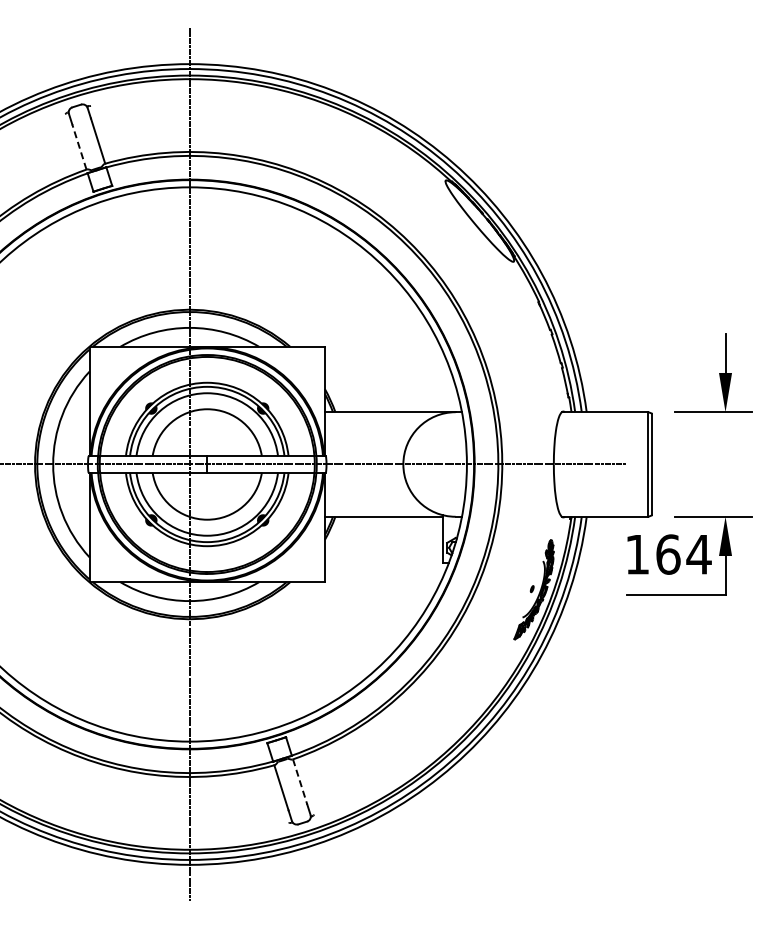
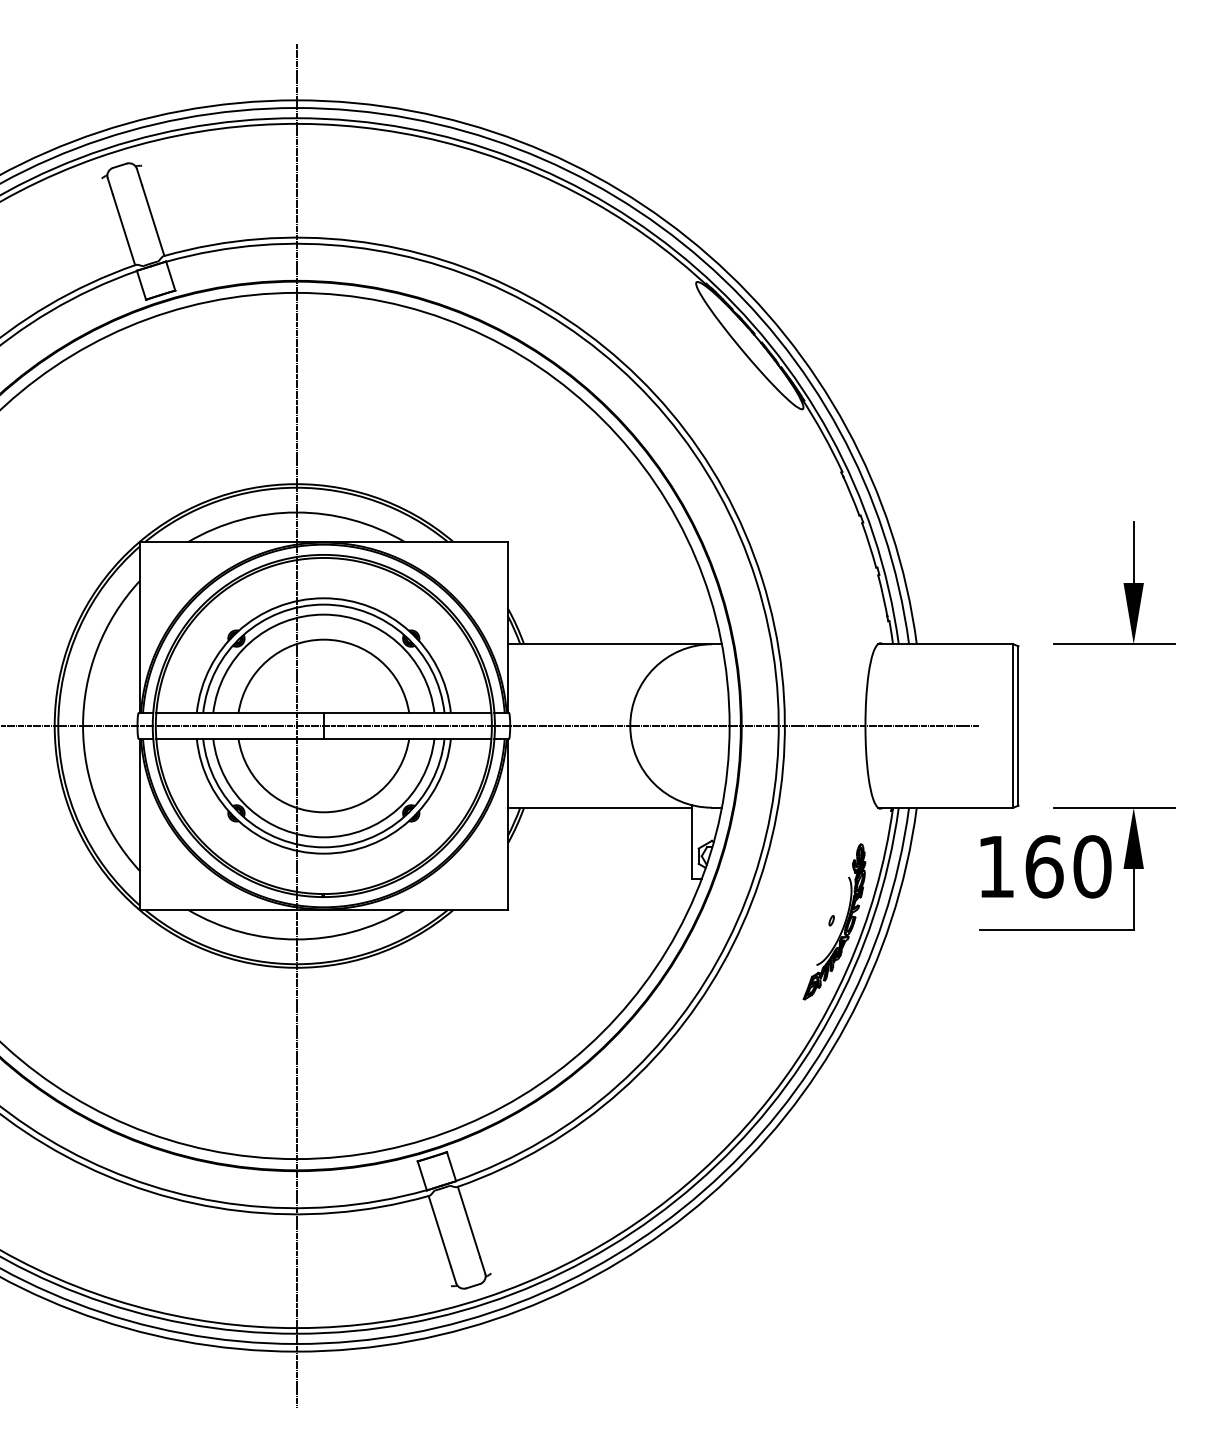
line: (79, 147) -> (124, 230), dashed -> solid
text: (698, 554) -> (1091, 866), 164 -> 160
line: (300, 781) -> (469, 1221), dashed -> solid

